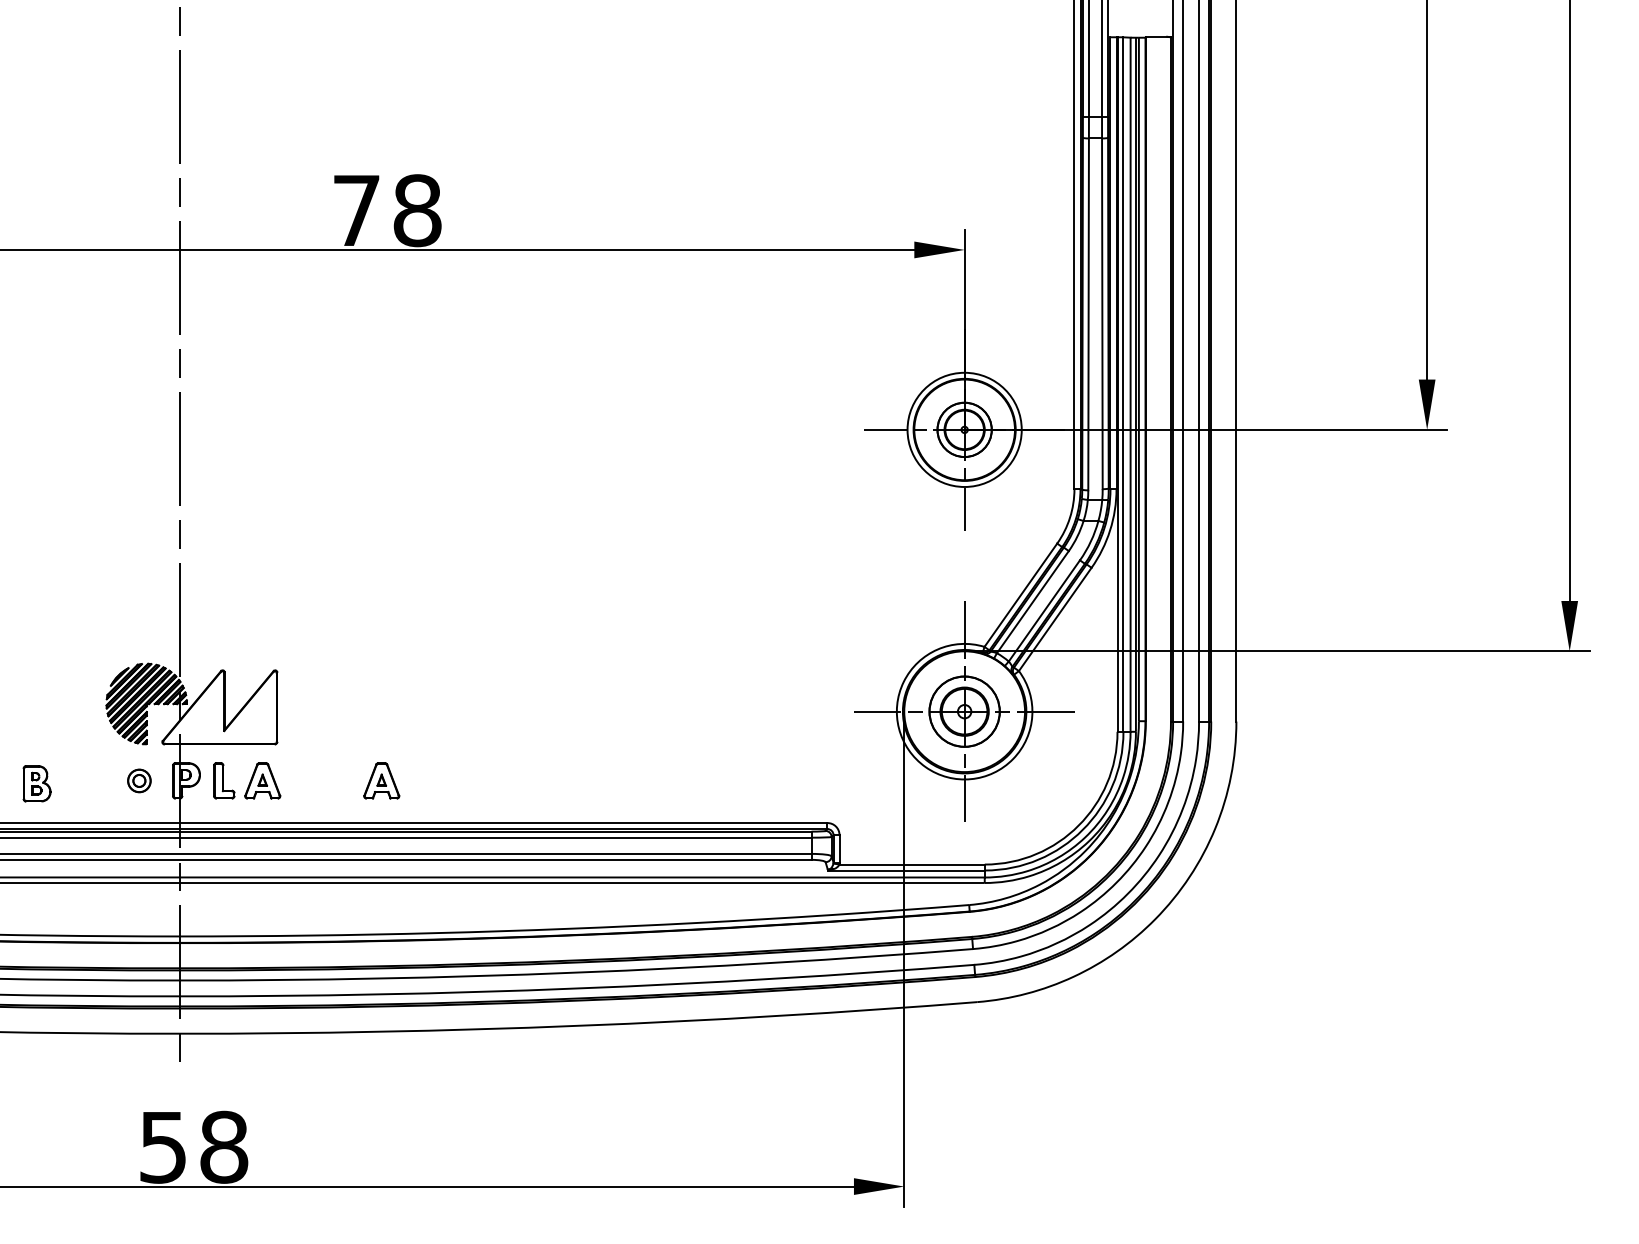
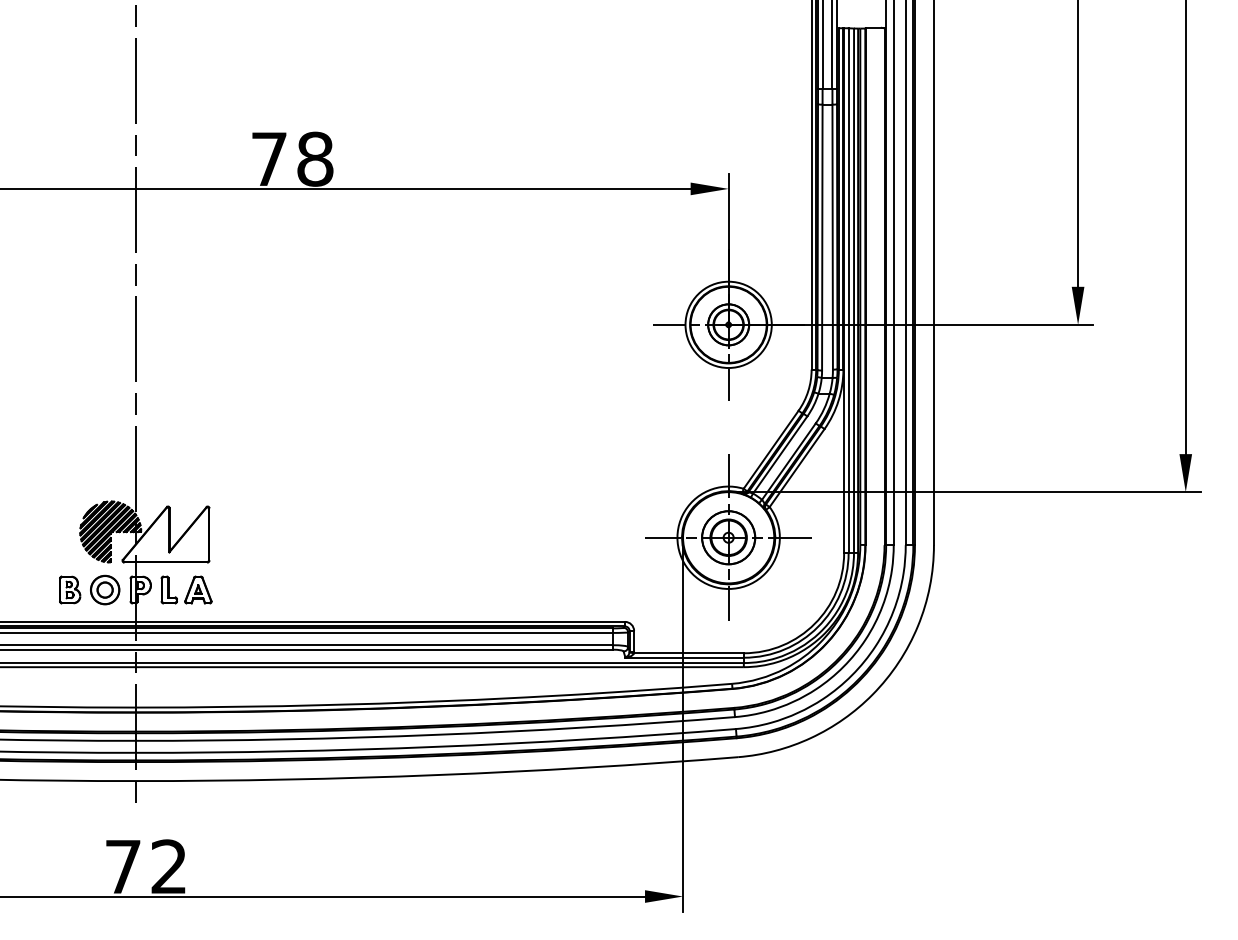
part: (139, 780) -> (105, 589), size x1.67
part: (381, 780) -> (288, 589), removed
part: (36, 783) -> (69, 589), moved
text: (194, 1146) -> (146, 866), 58 -> 72

